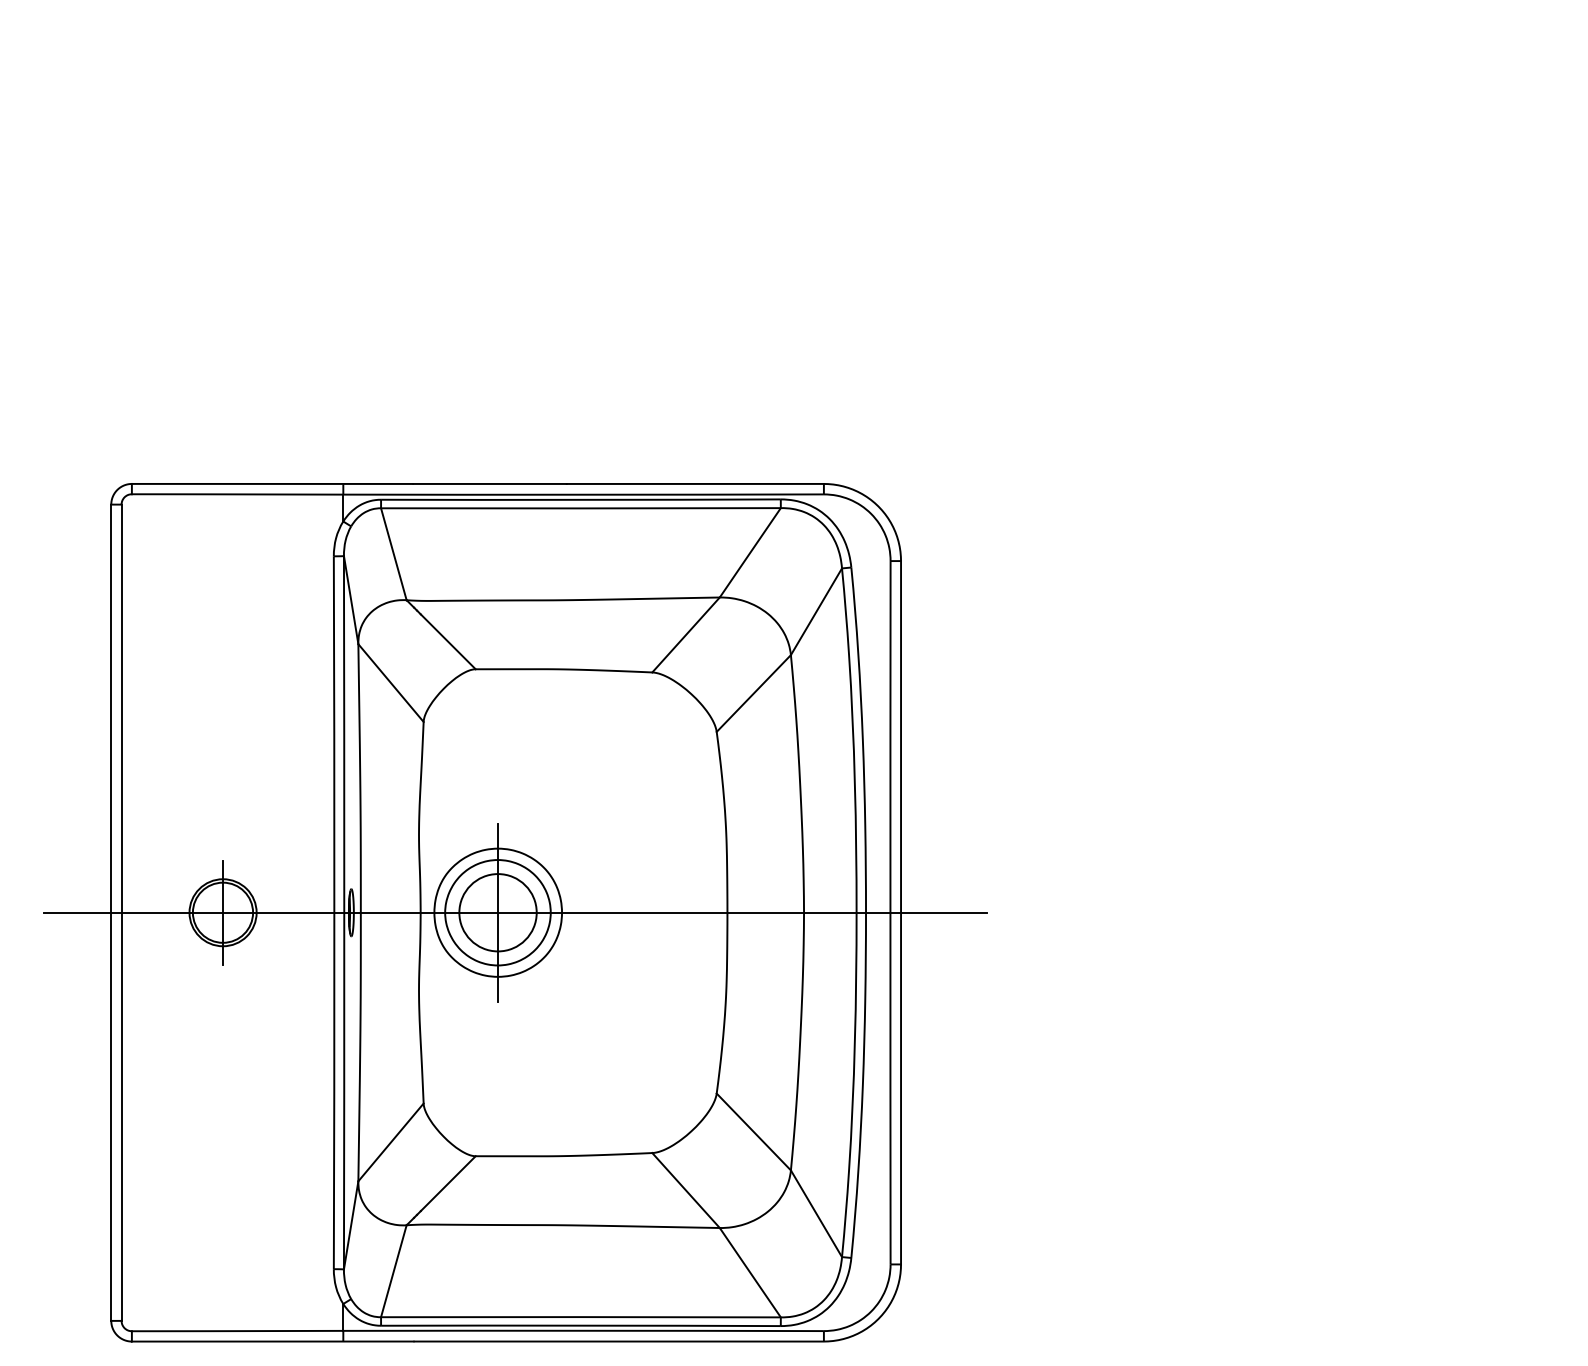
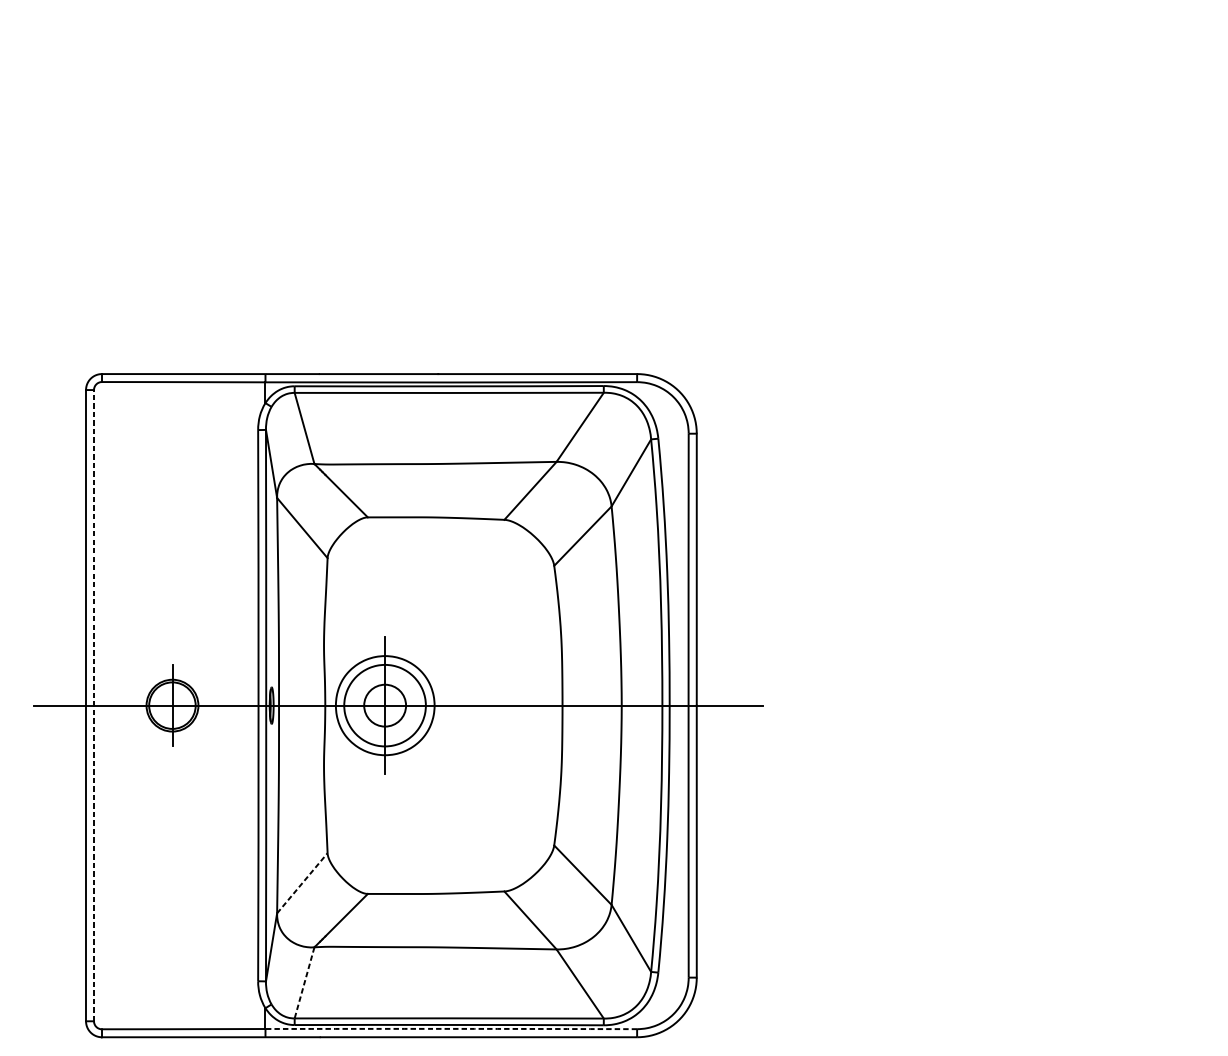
line: (121, 912) -> (93, 705), solid -> dashed
circle: (497, 912) -> (384, 705), size x0.7
line: (391, 1142) -> (302, 883), solid -> dashed
line: (393, 1271) -> (304, 983), solid -> dashed
arc: (583, 1330) -> (451, 1028), solid -> dashed

